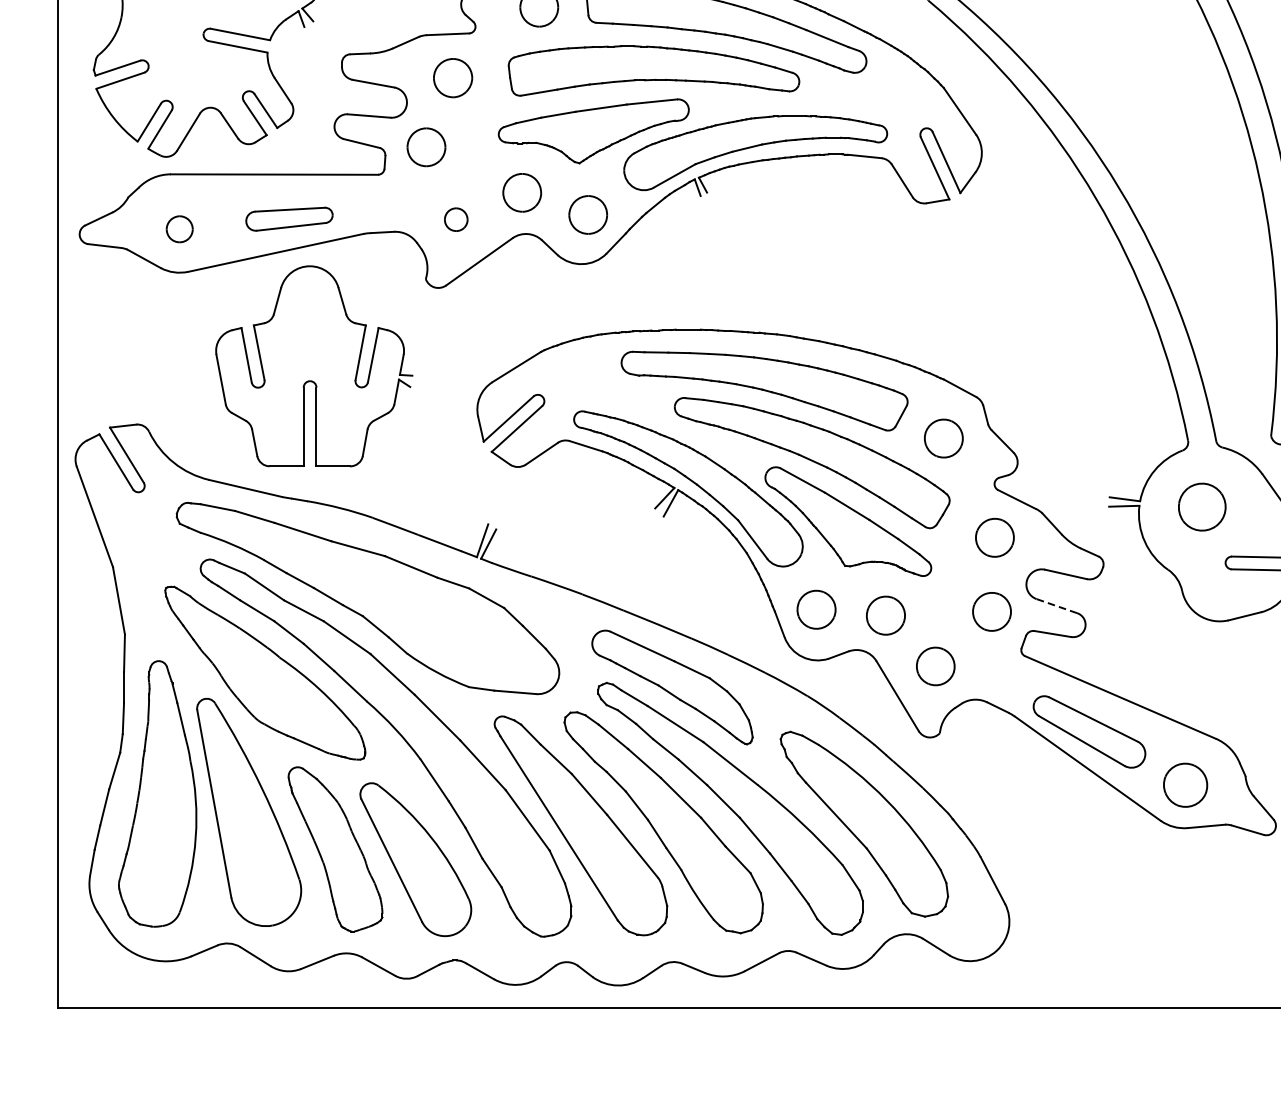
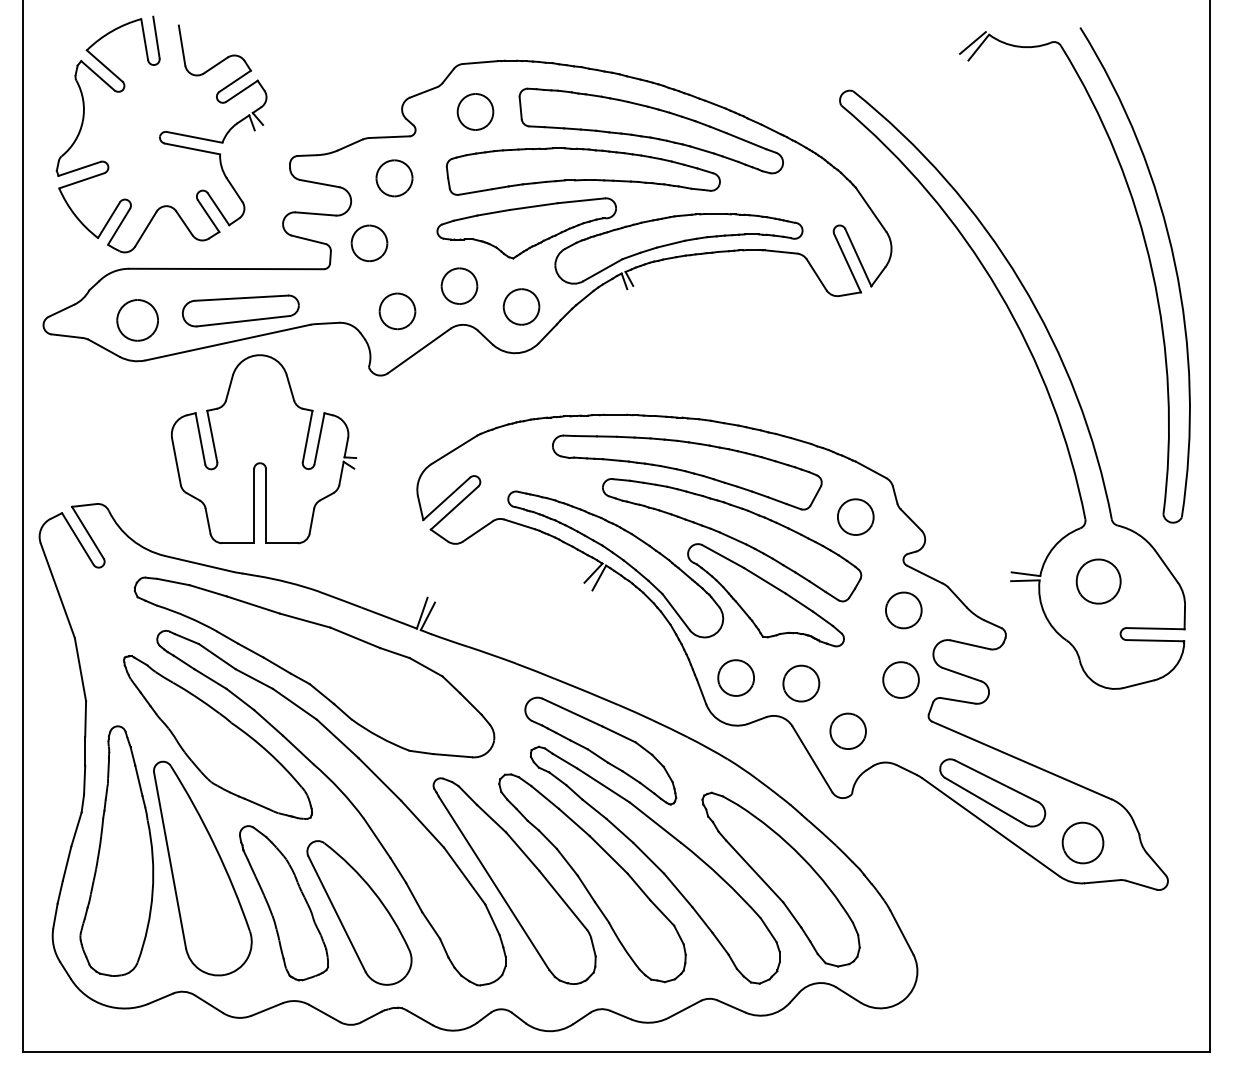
part: (289, 218) -> (240, 310), size x1.43
part: (456, 219) -> (397, 311), size x1.67
part: (179, 229) -> (137, 320), size x1.67
line: (1056, 605) -> (961, 674), dashed -> solid

